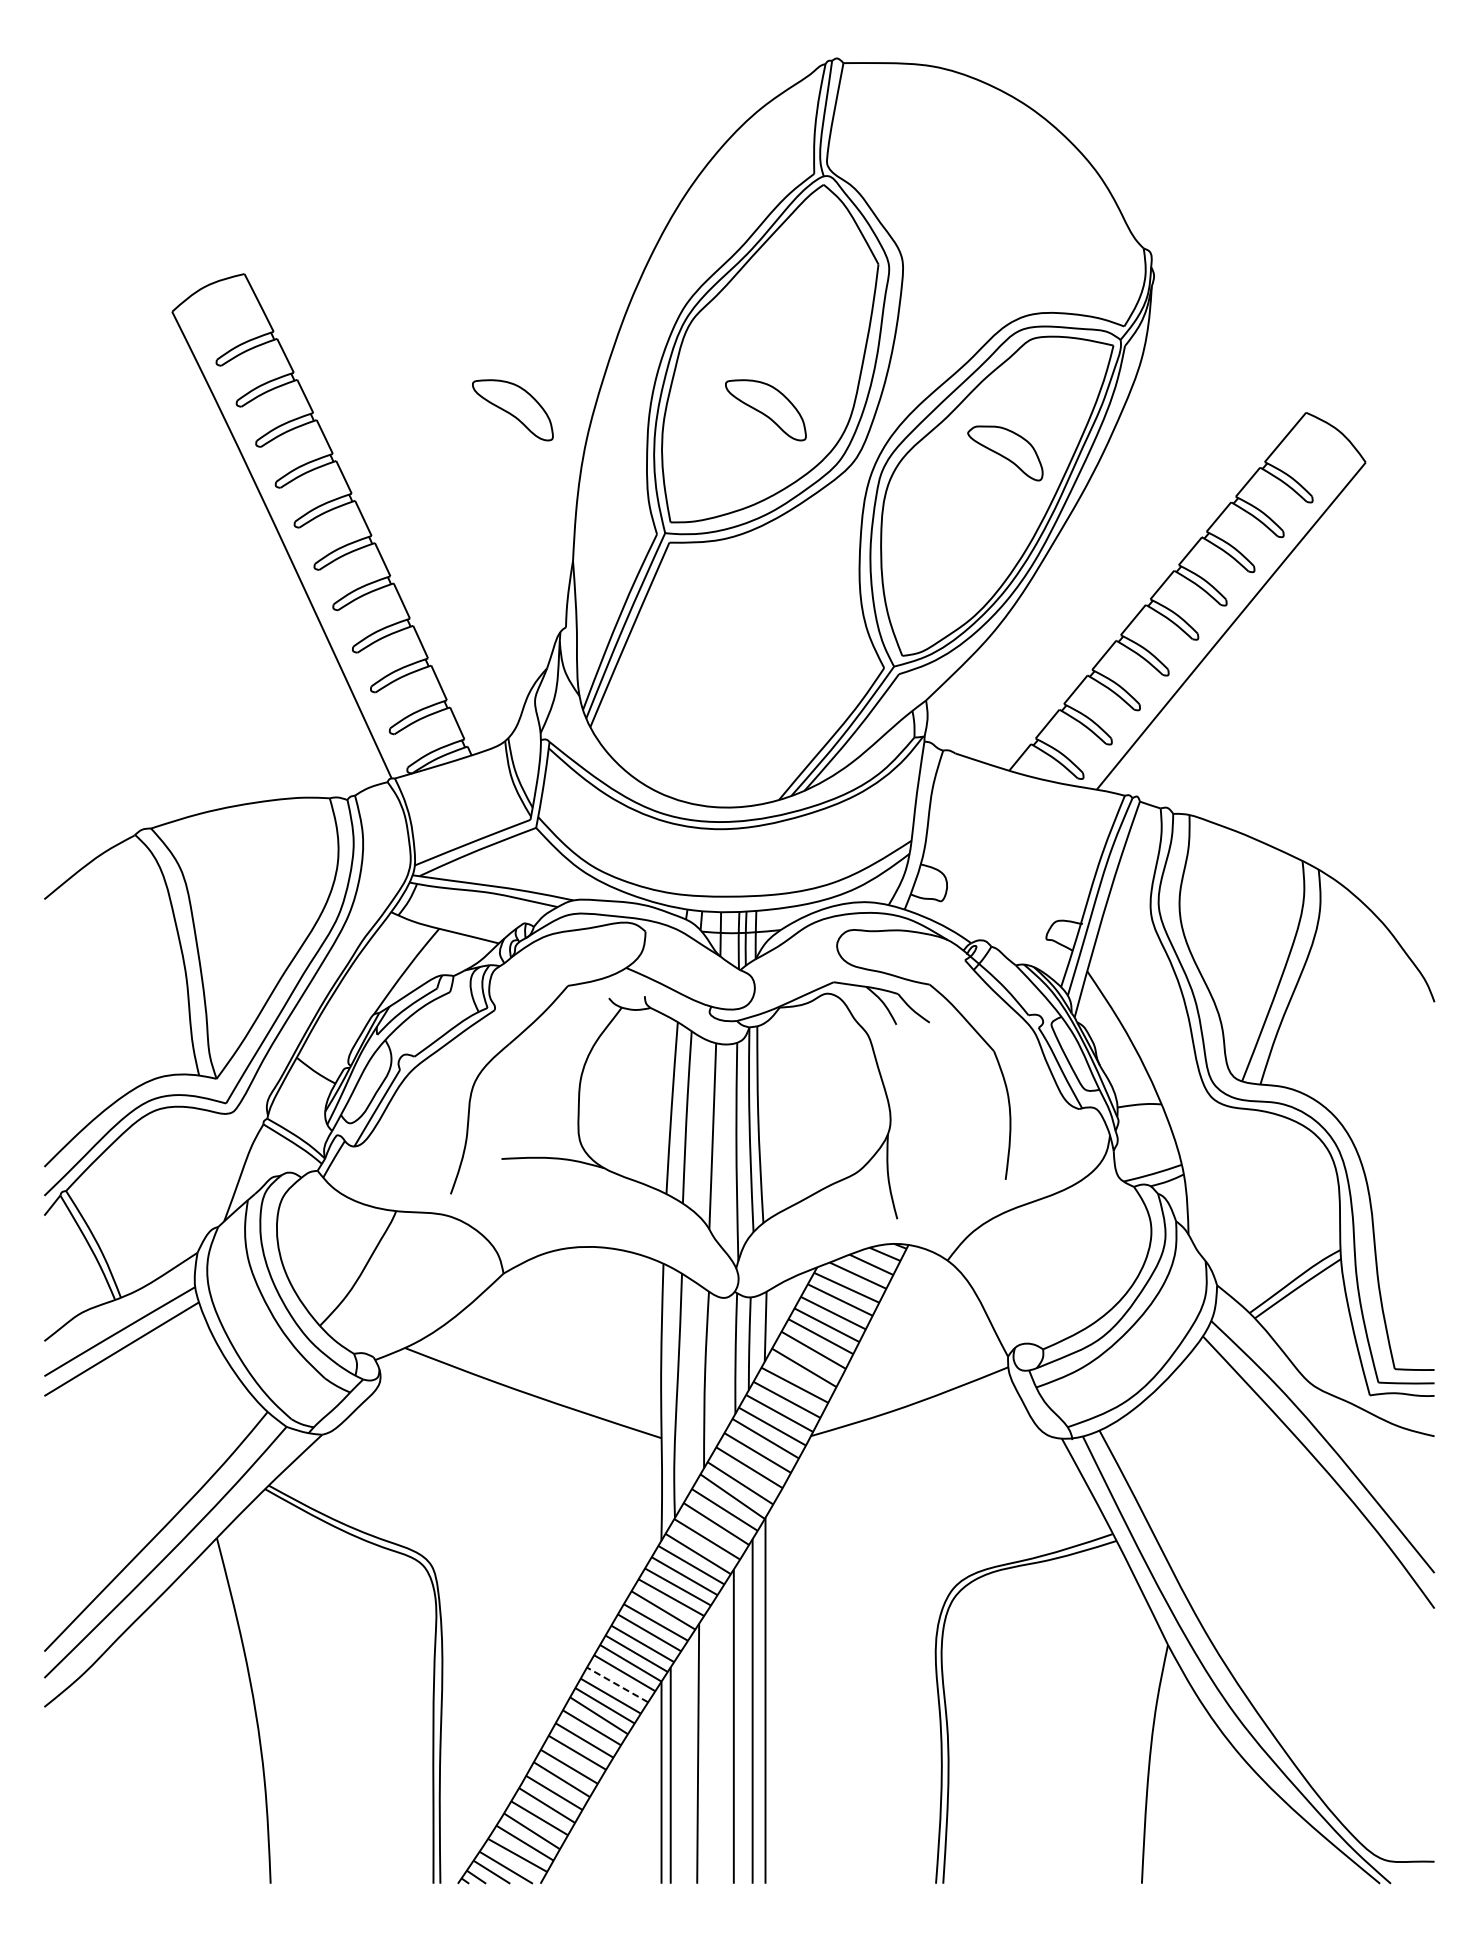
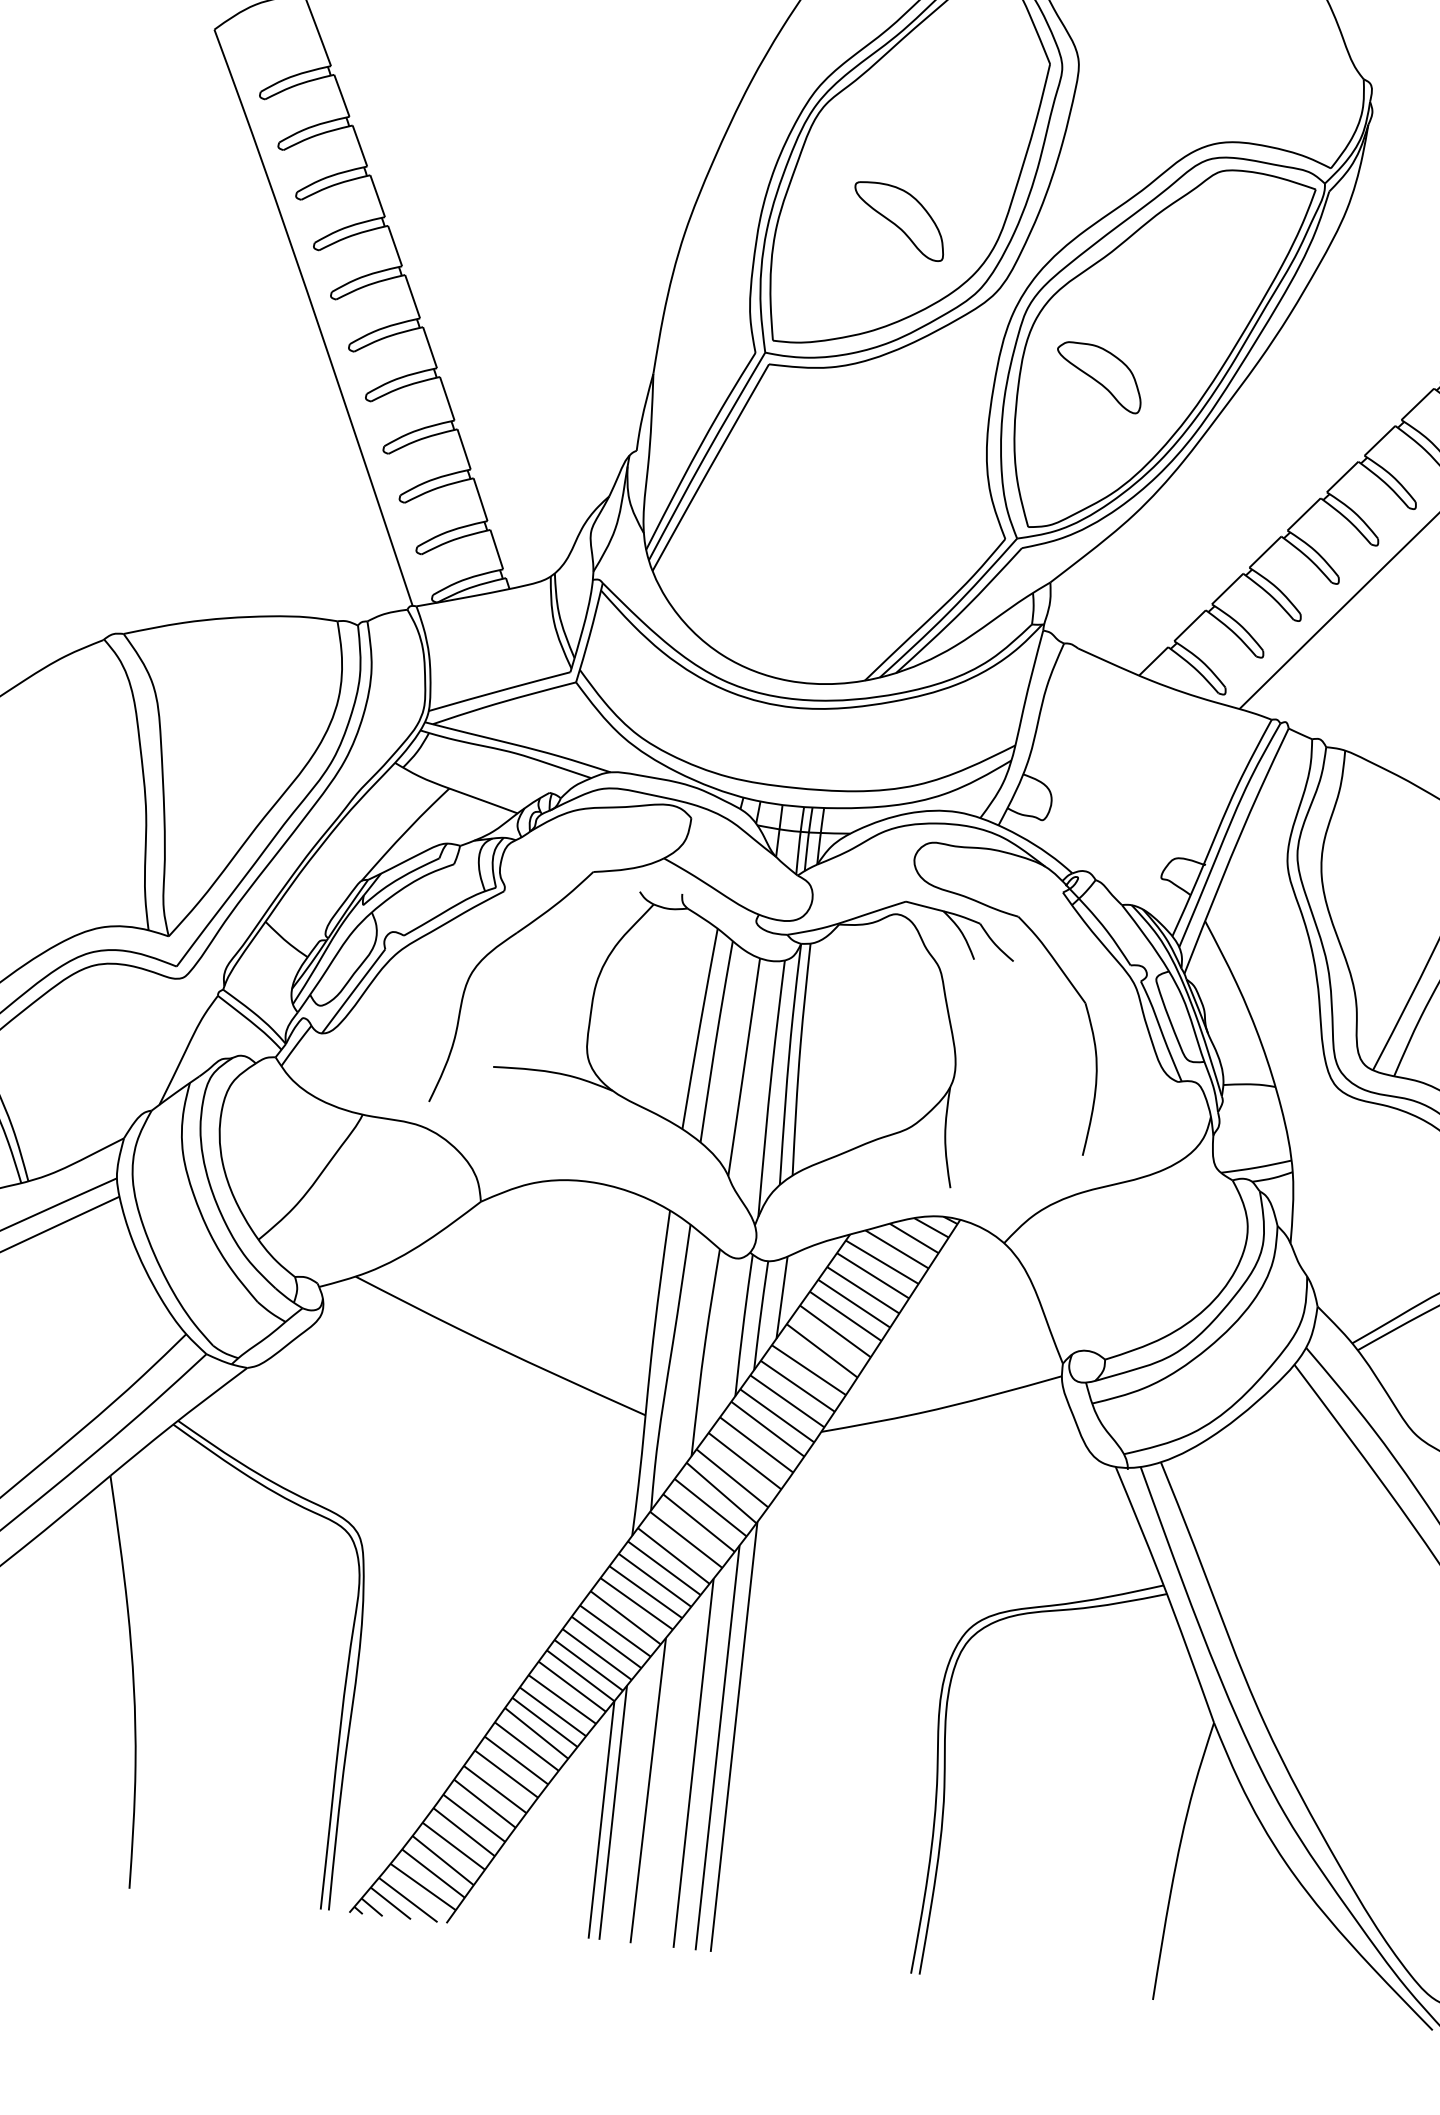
part: (512, 410) -> (601, 189), removed
part: (1005, 453) -> (1099, 377), moved
line: (617, 1684) -> (562, 1698), dashed -> solid

